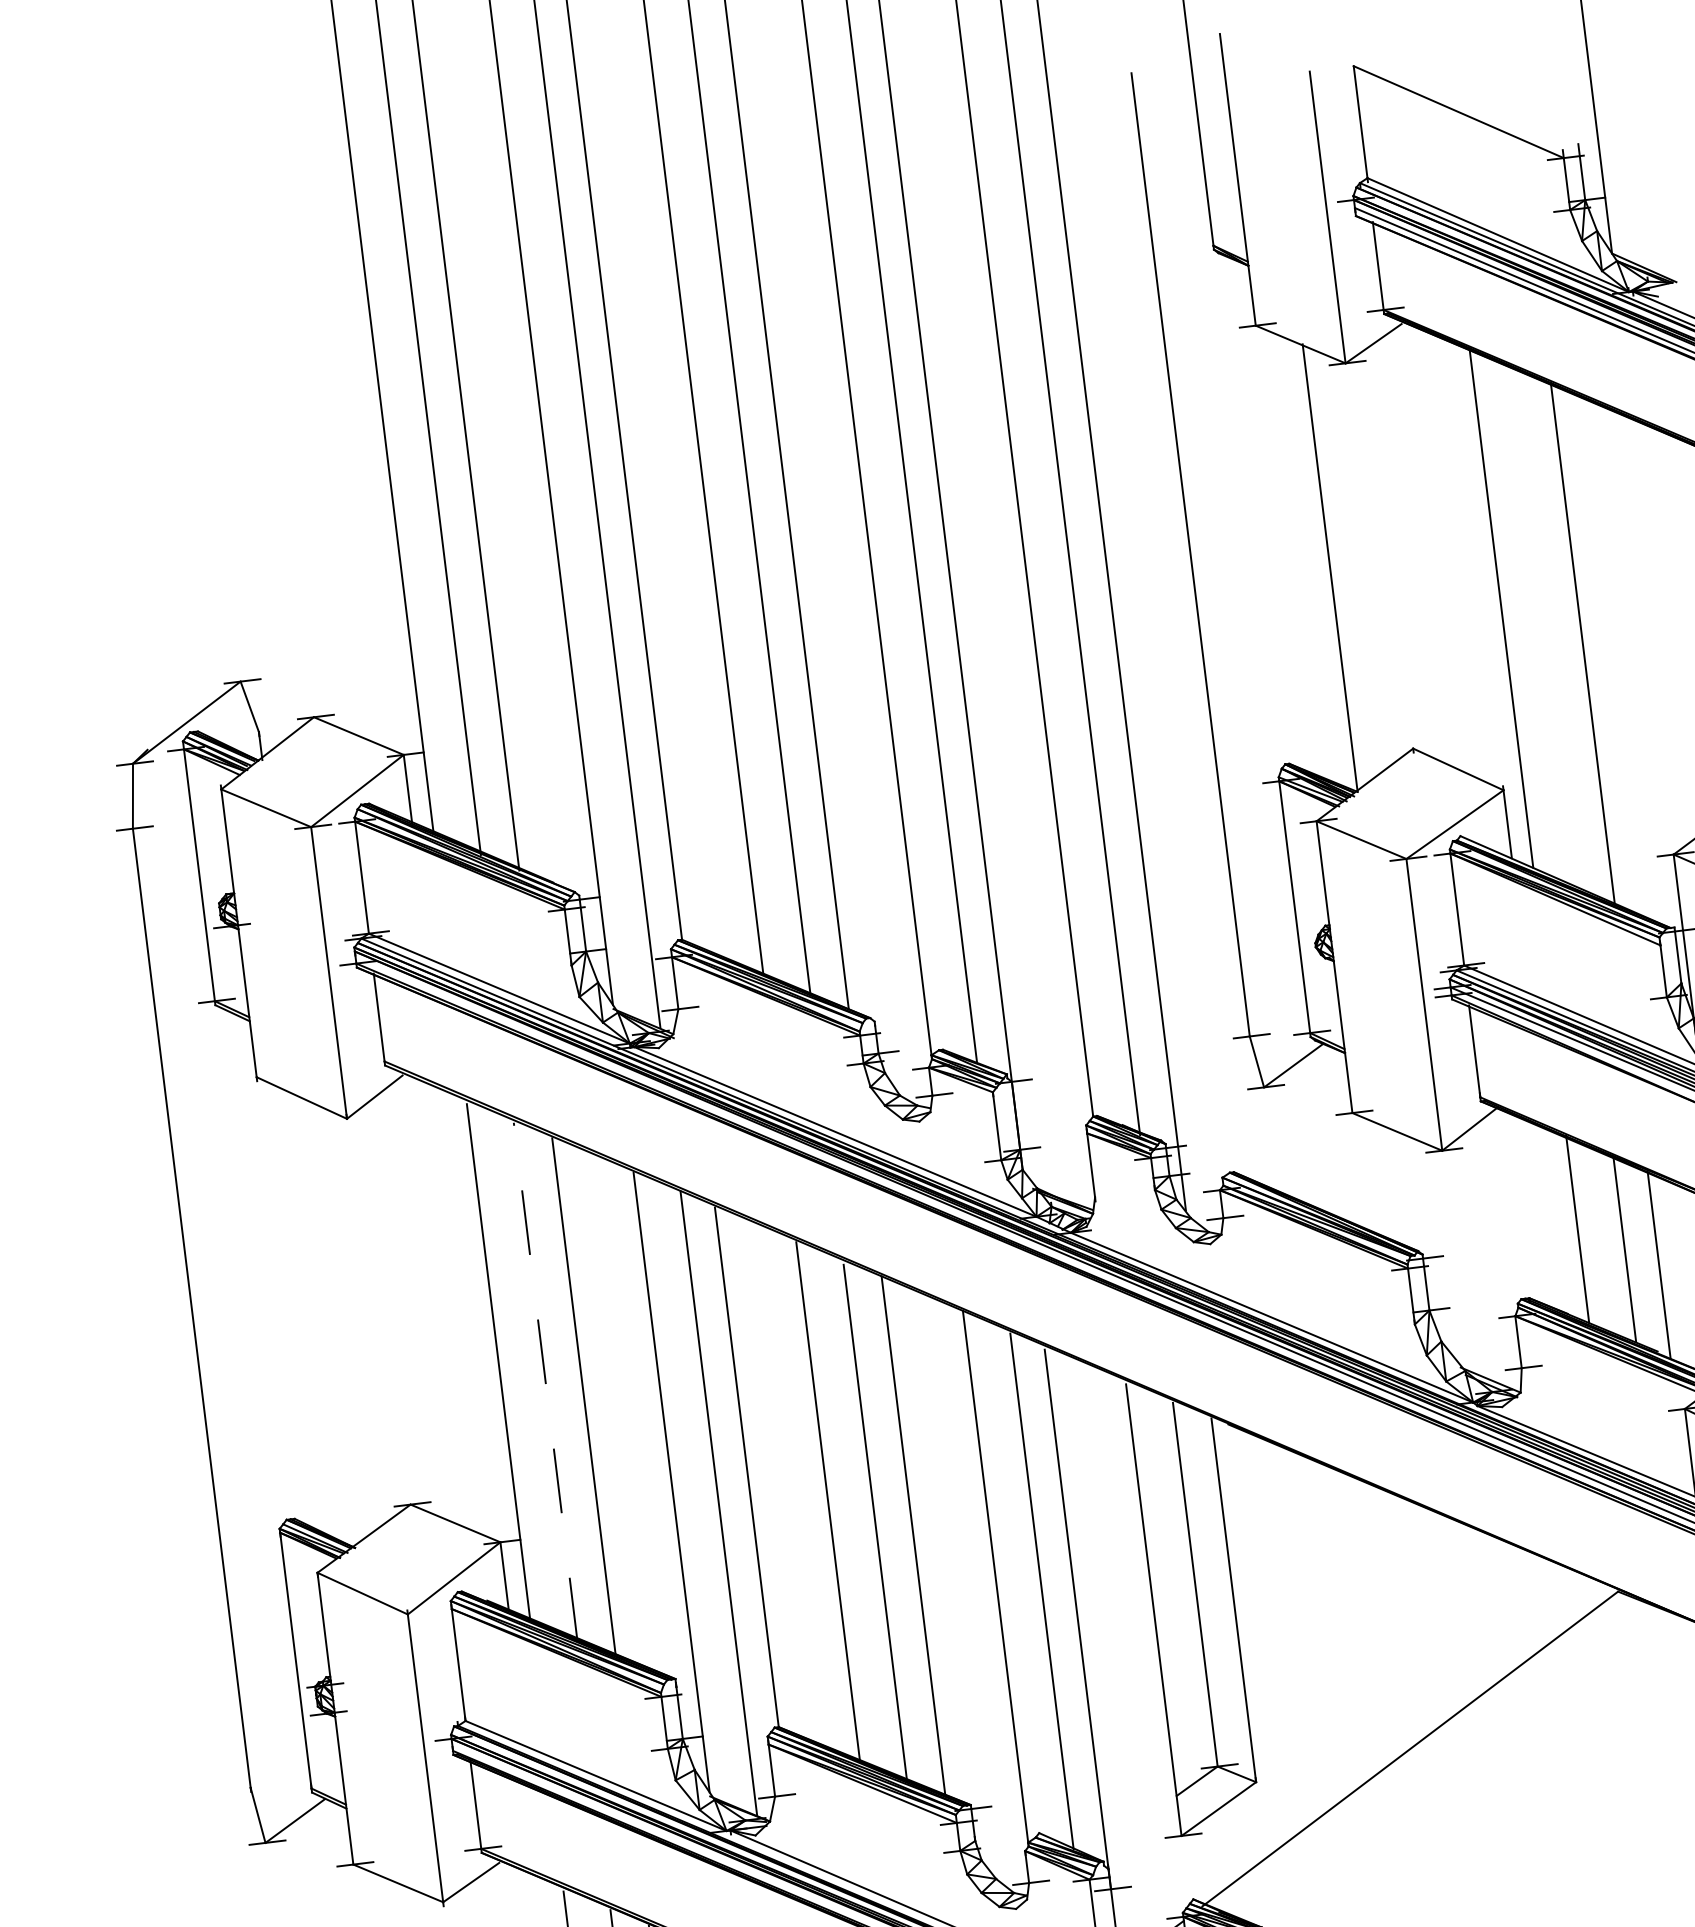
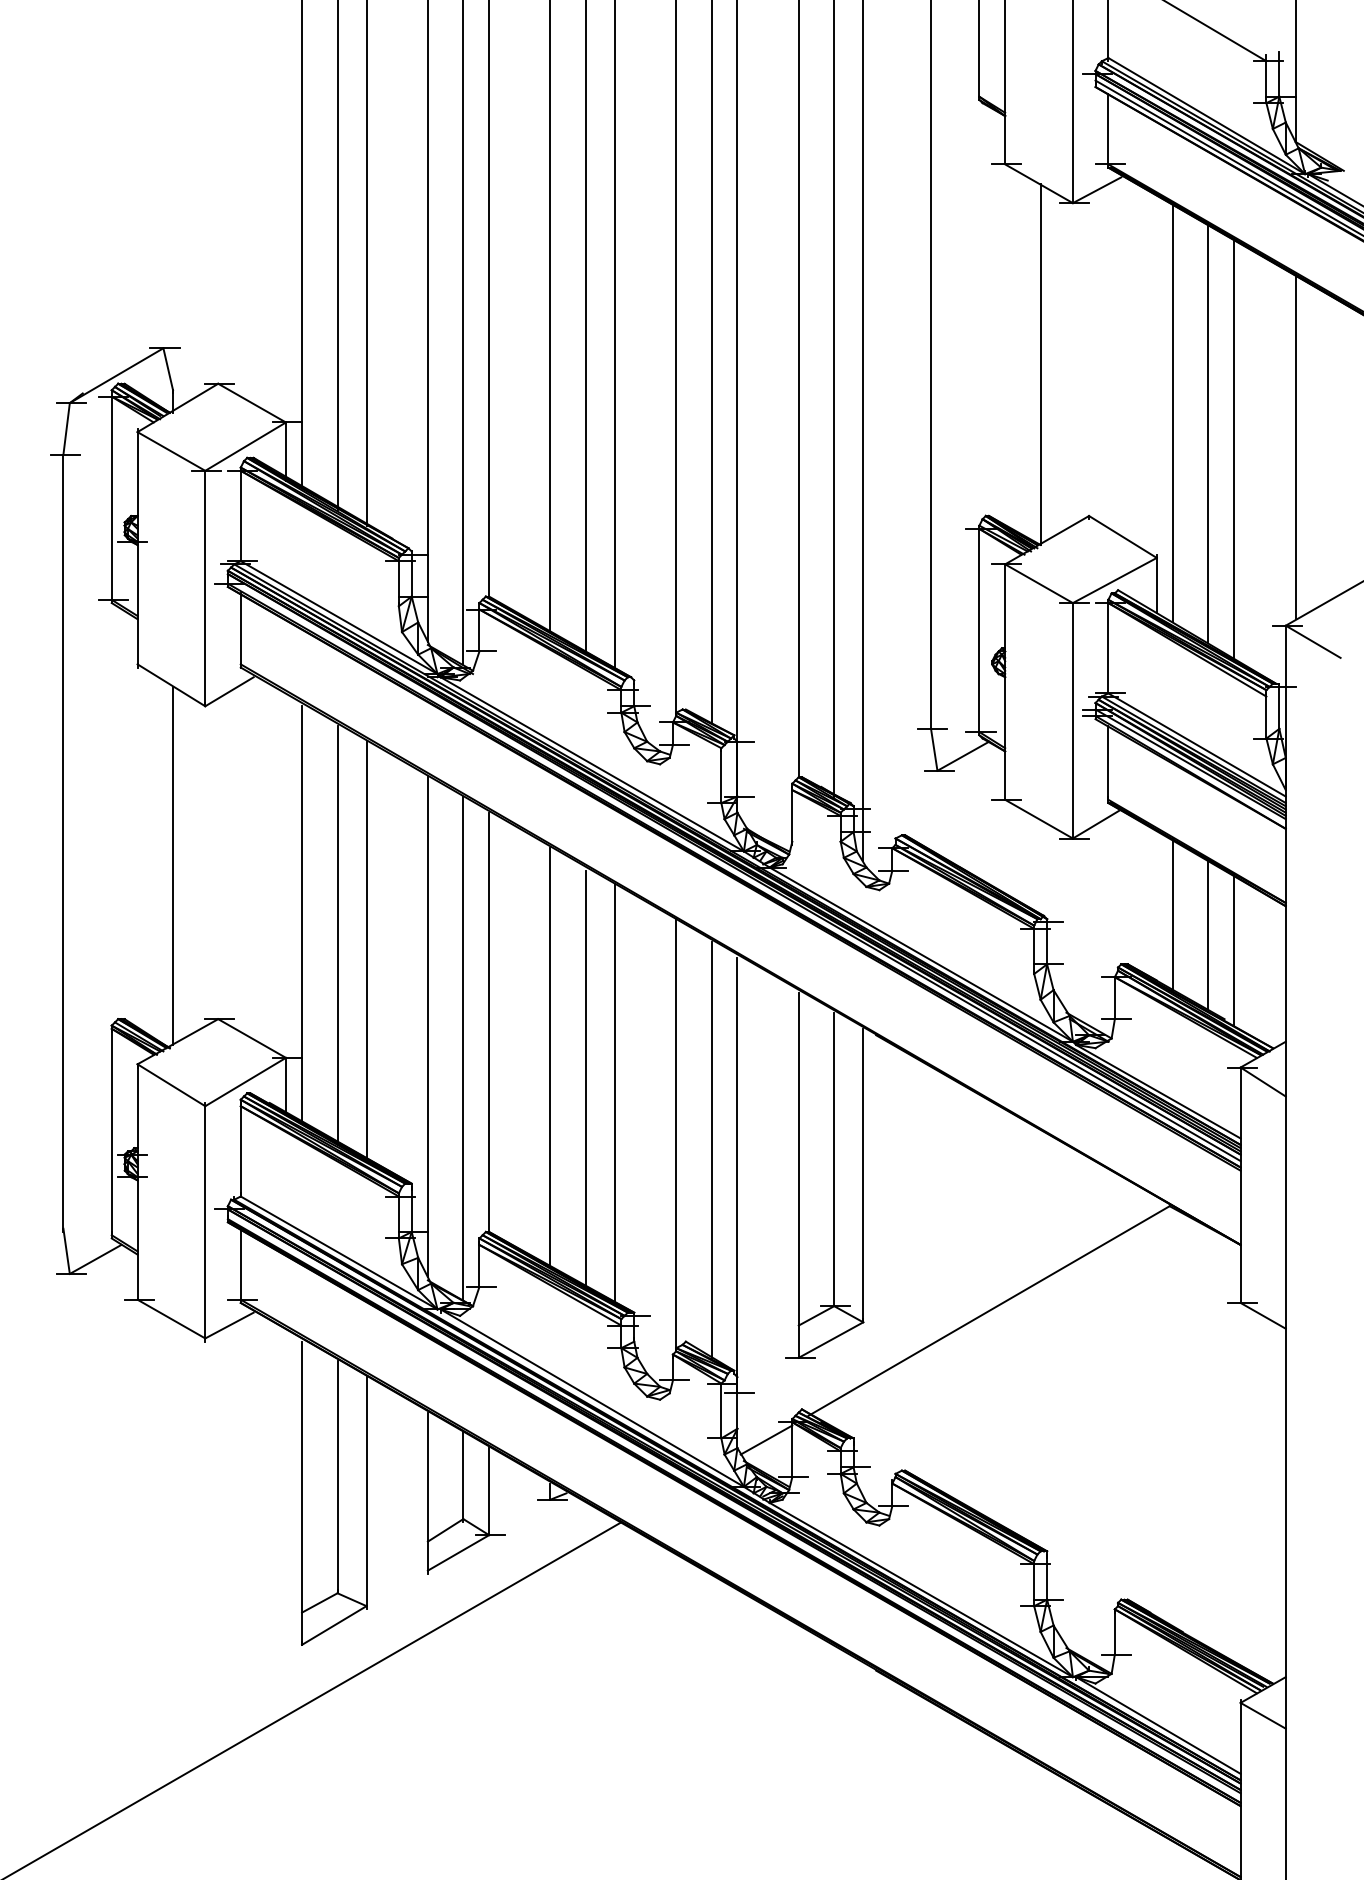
line: (1548, 628) -> (1208, 433), added
line: (1658, 633) -> (1295, 448), added
line: (331, 1321) -> (173, 865), added
line: (545, 1382) -> (337, 935), dashed -> solid

